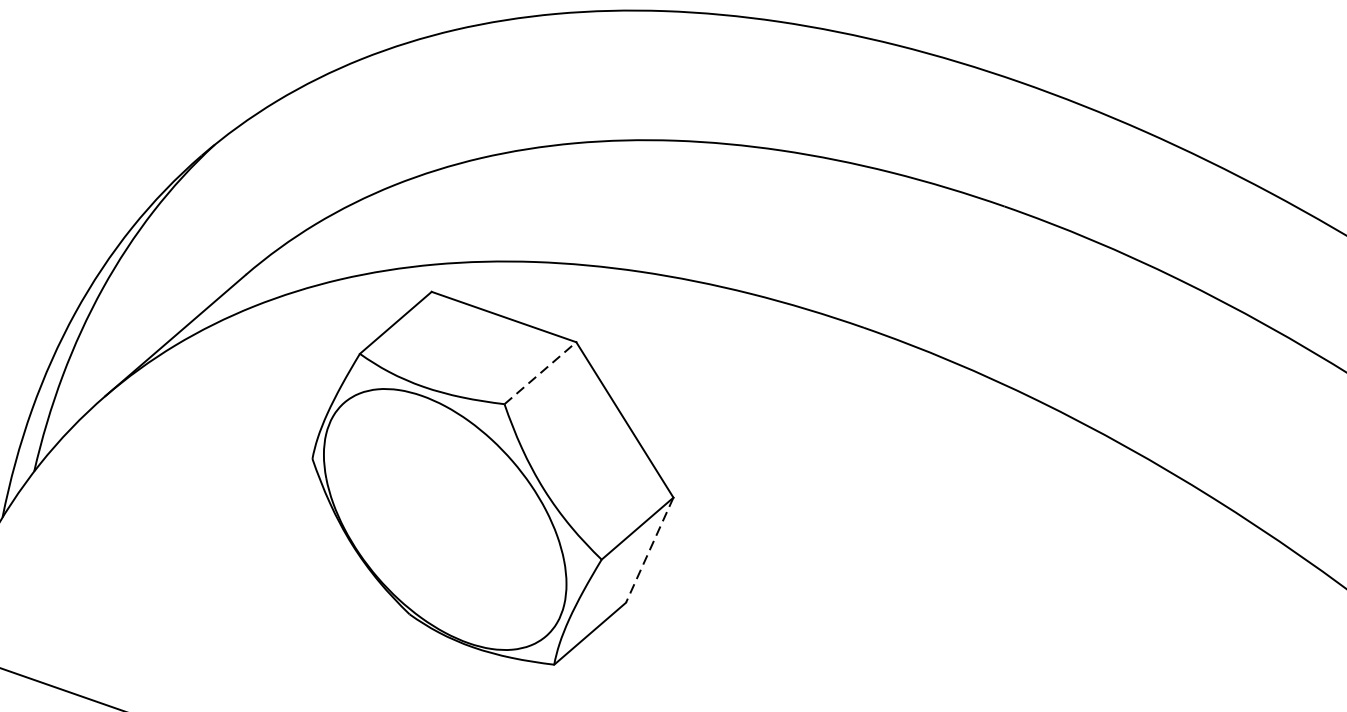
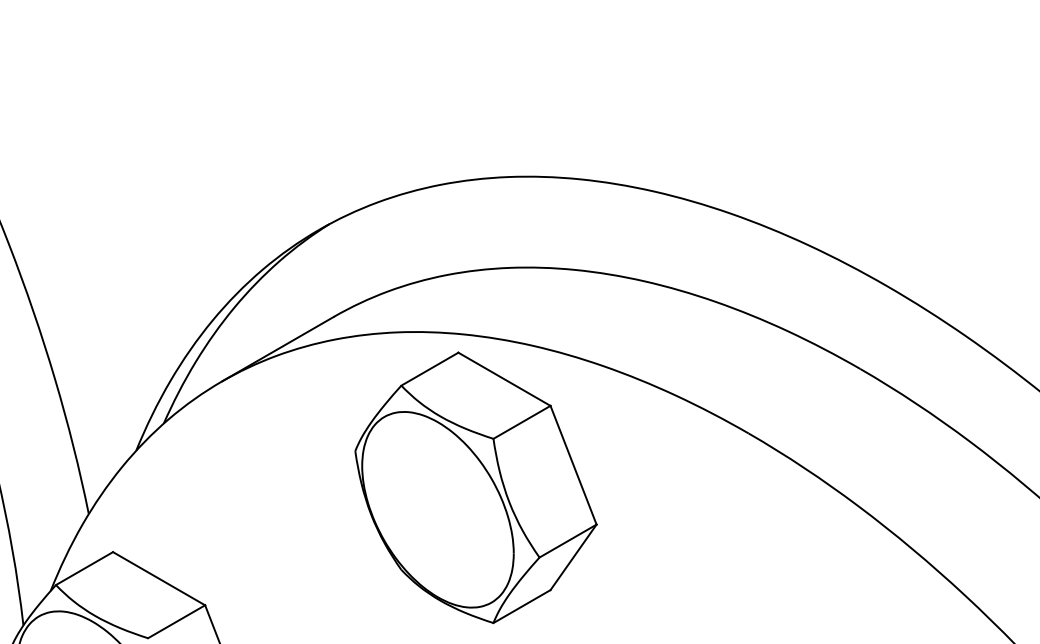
line: (541, 373) -> (522, 422), dashed -> solid
line: (649, 550) -> (573, 557), dashed -> solid

